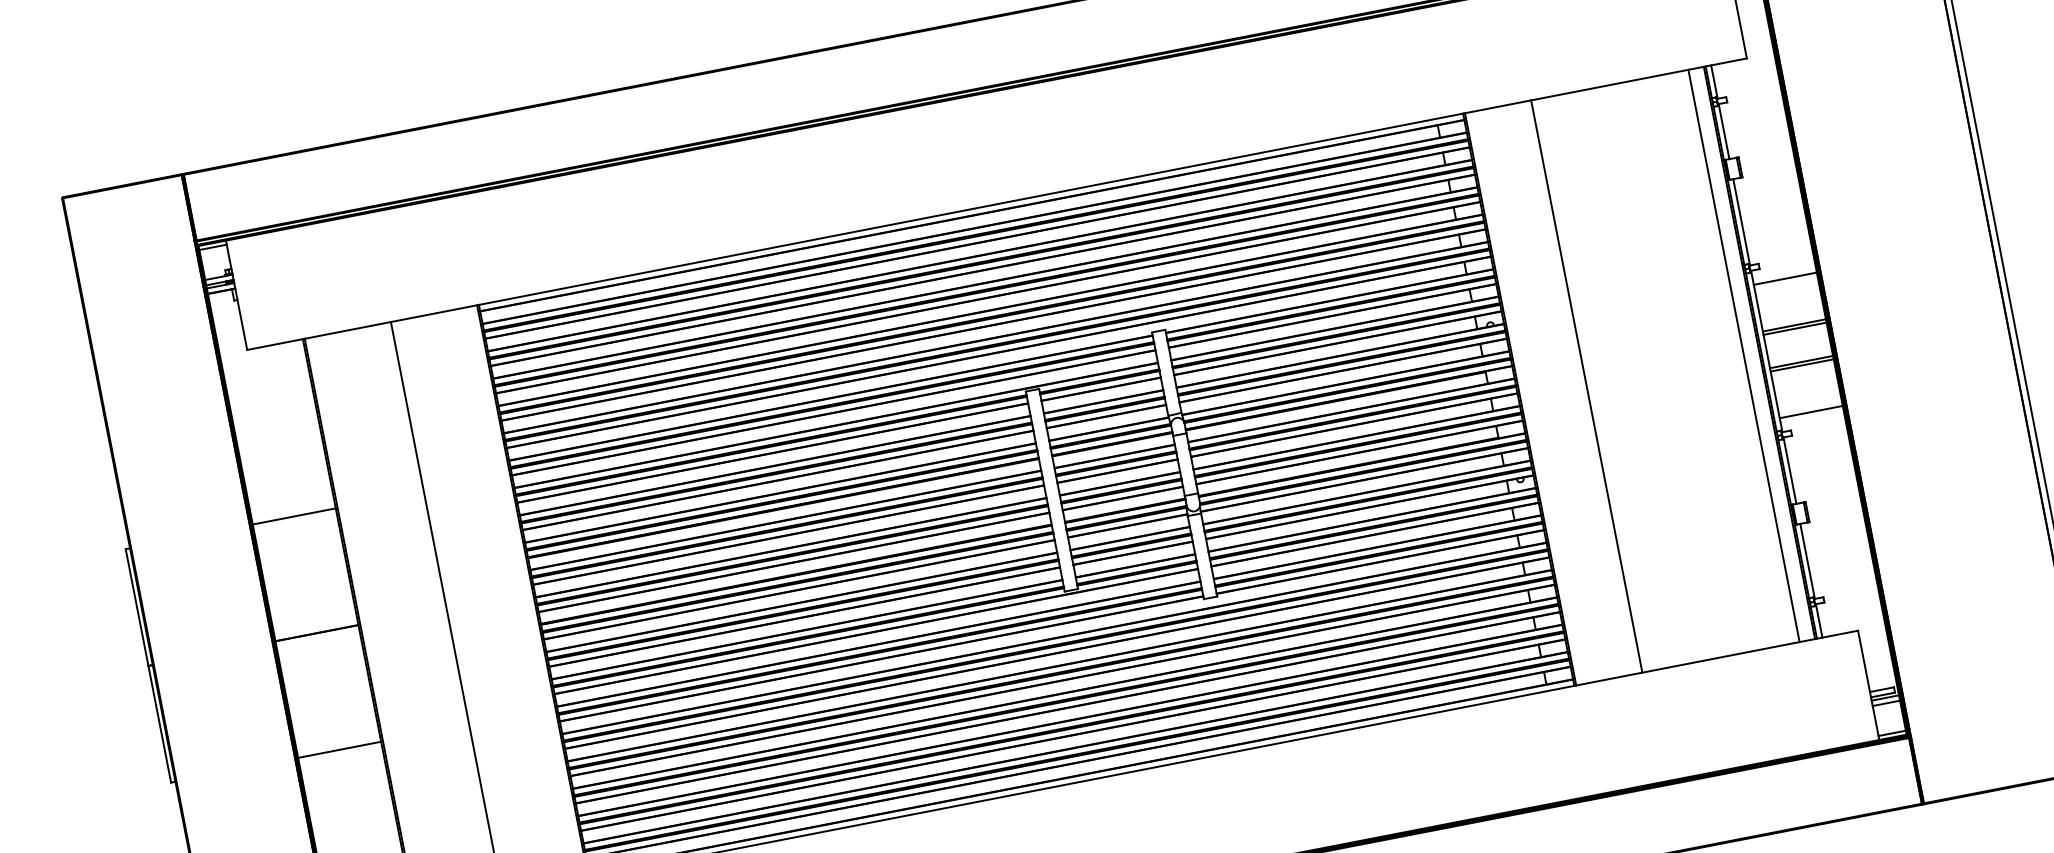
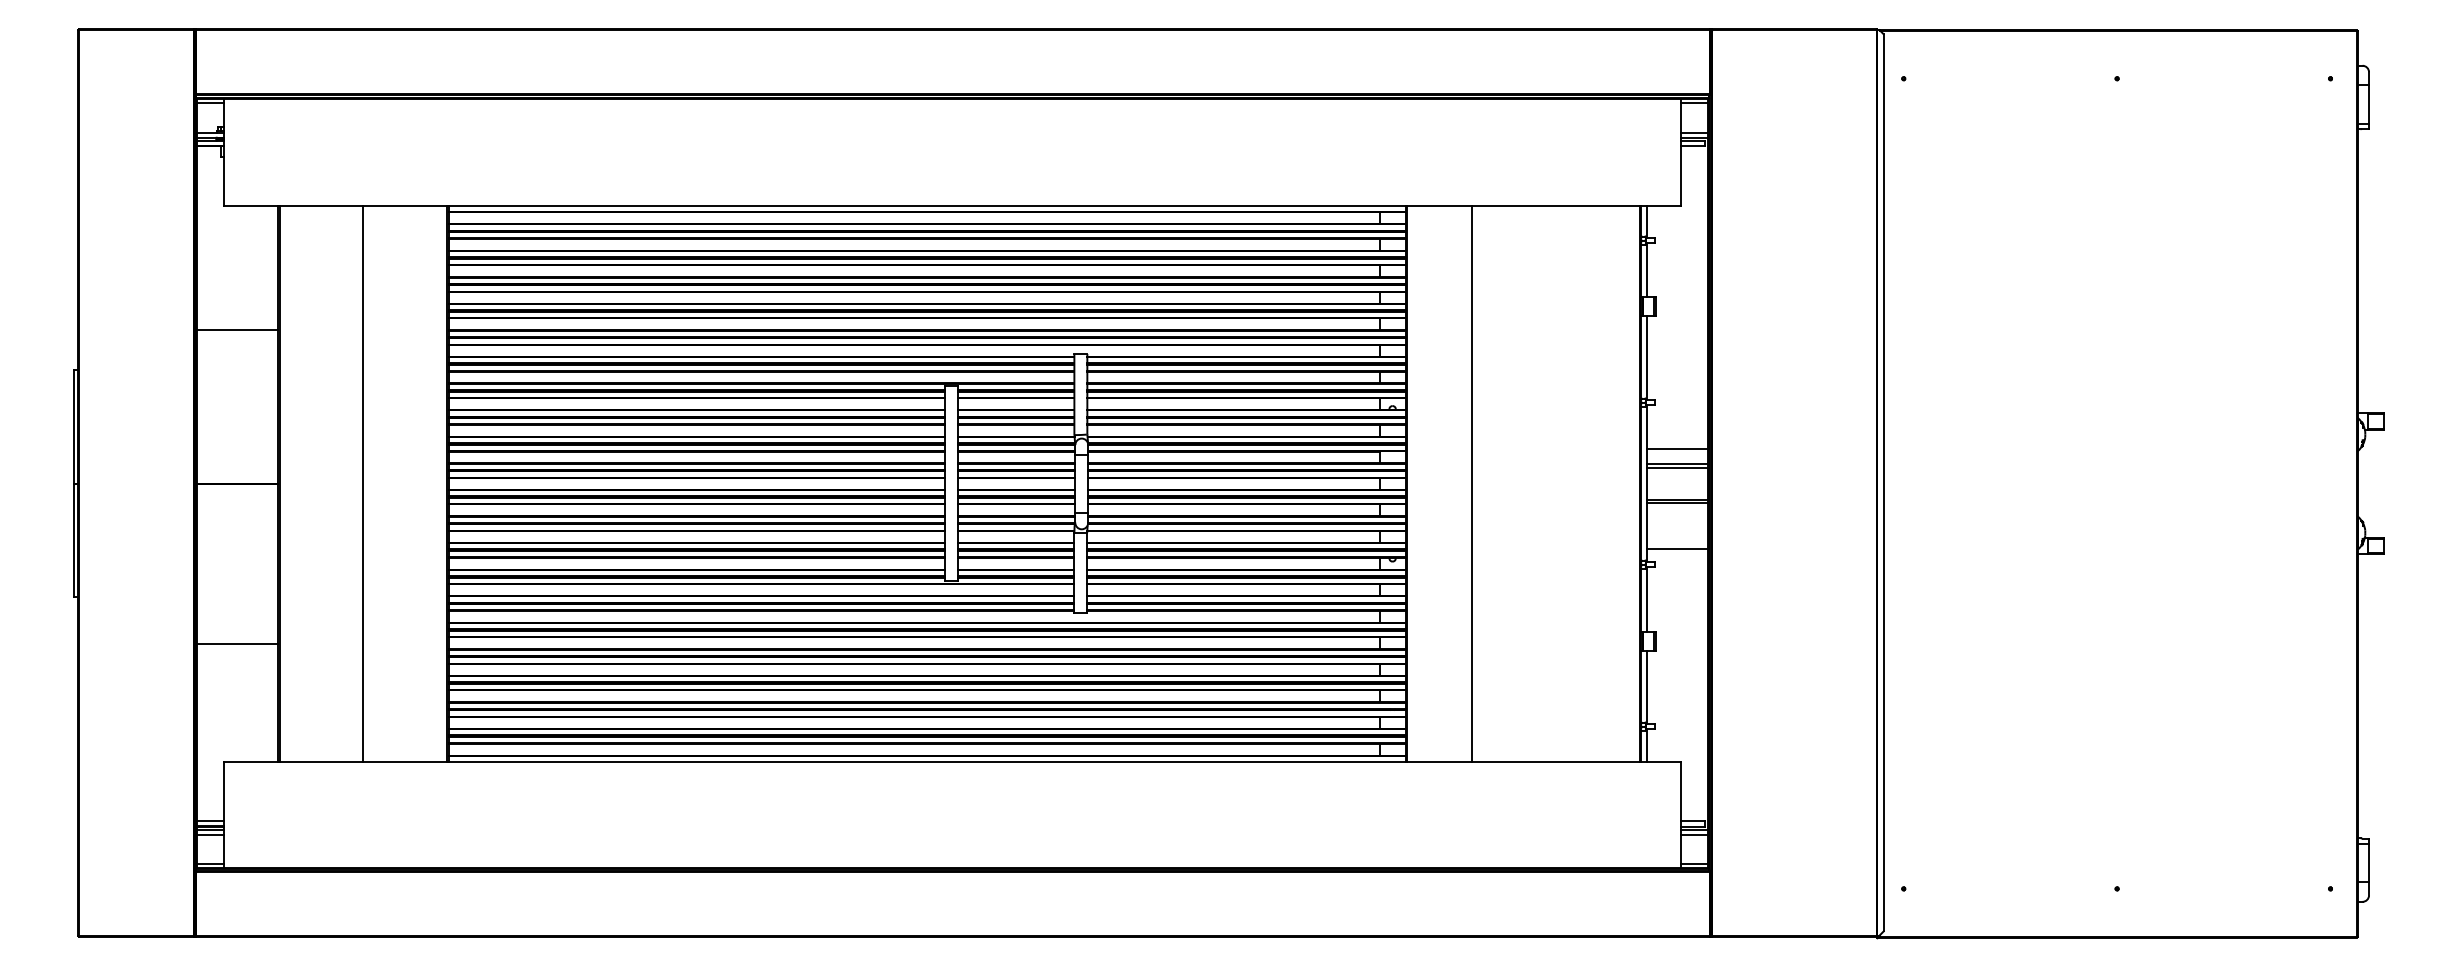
line: (1784, 279) -> (1676, 449), moved
line: (1743, 355) -> (1624, 483), removed
line: (294, 516) -> (237, 330), moved
line: (339, 750) -> (237, 644), moved

